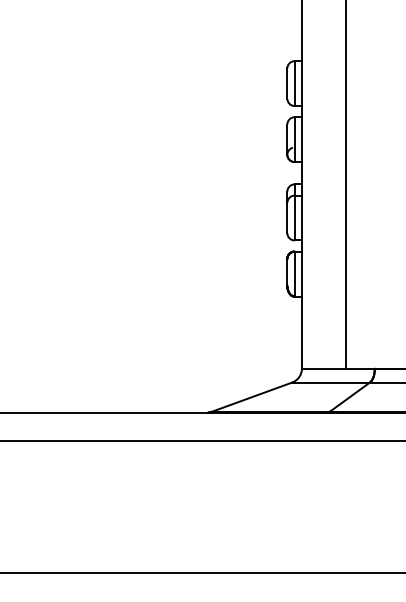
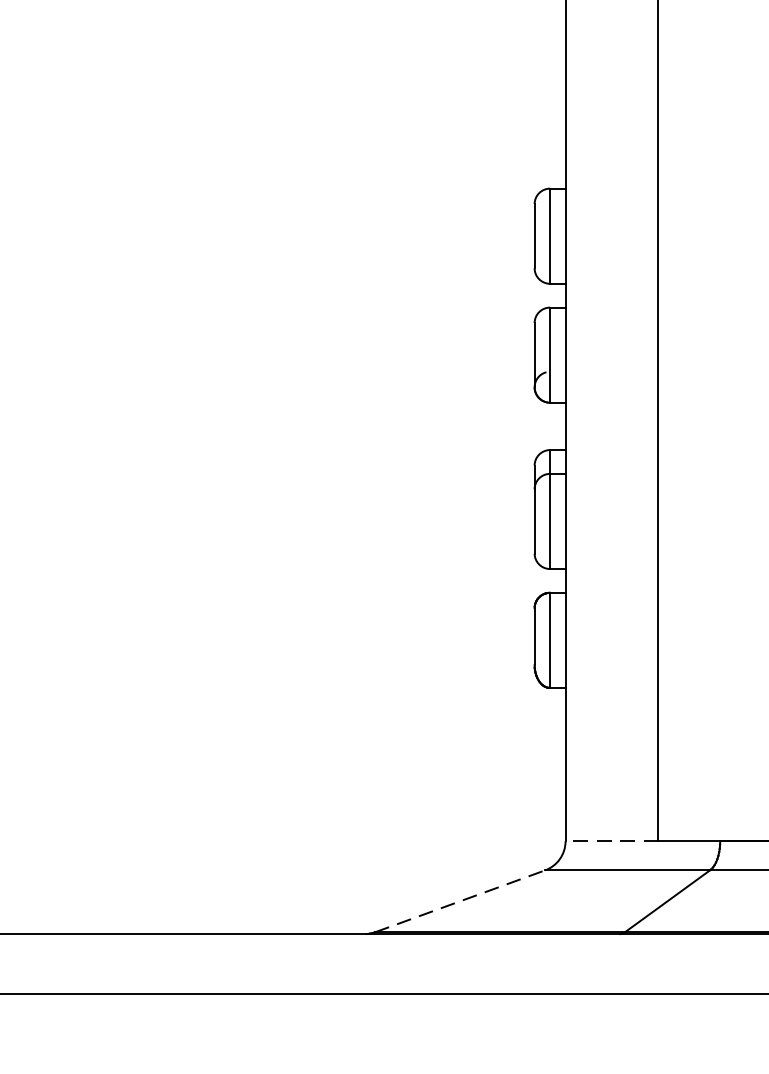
line: (323, 368) -> (611, 840), solid -> dashed
line: (252, 397) -> (460, 902), solid -> dashed

